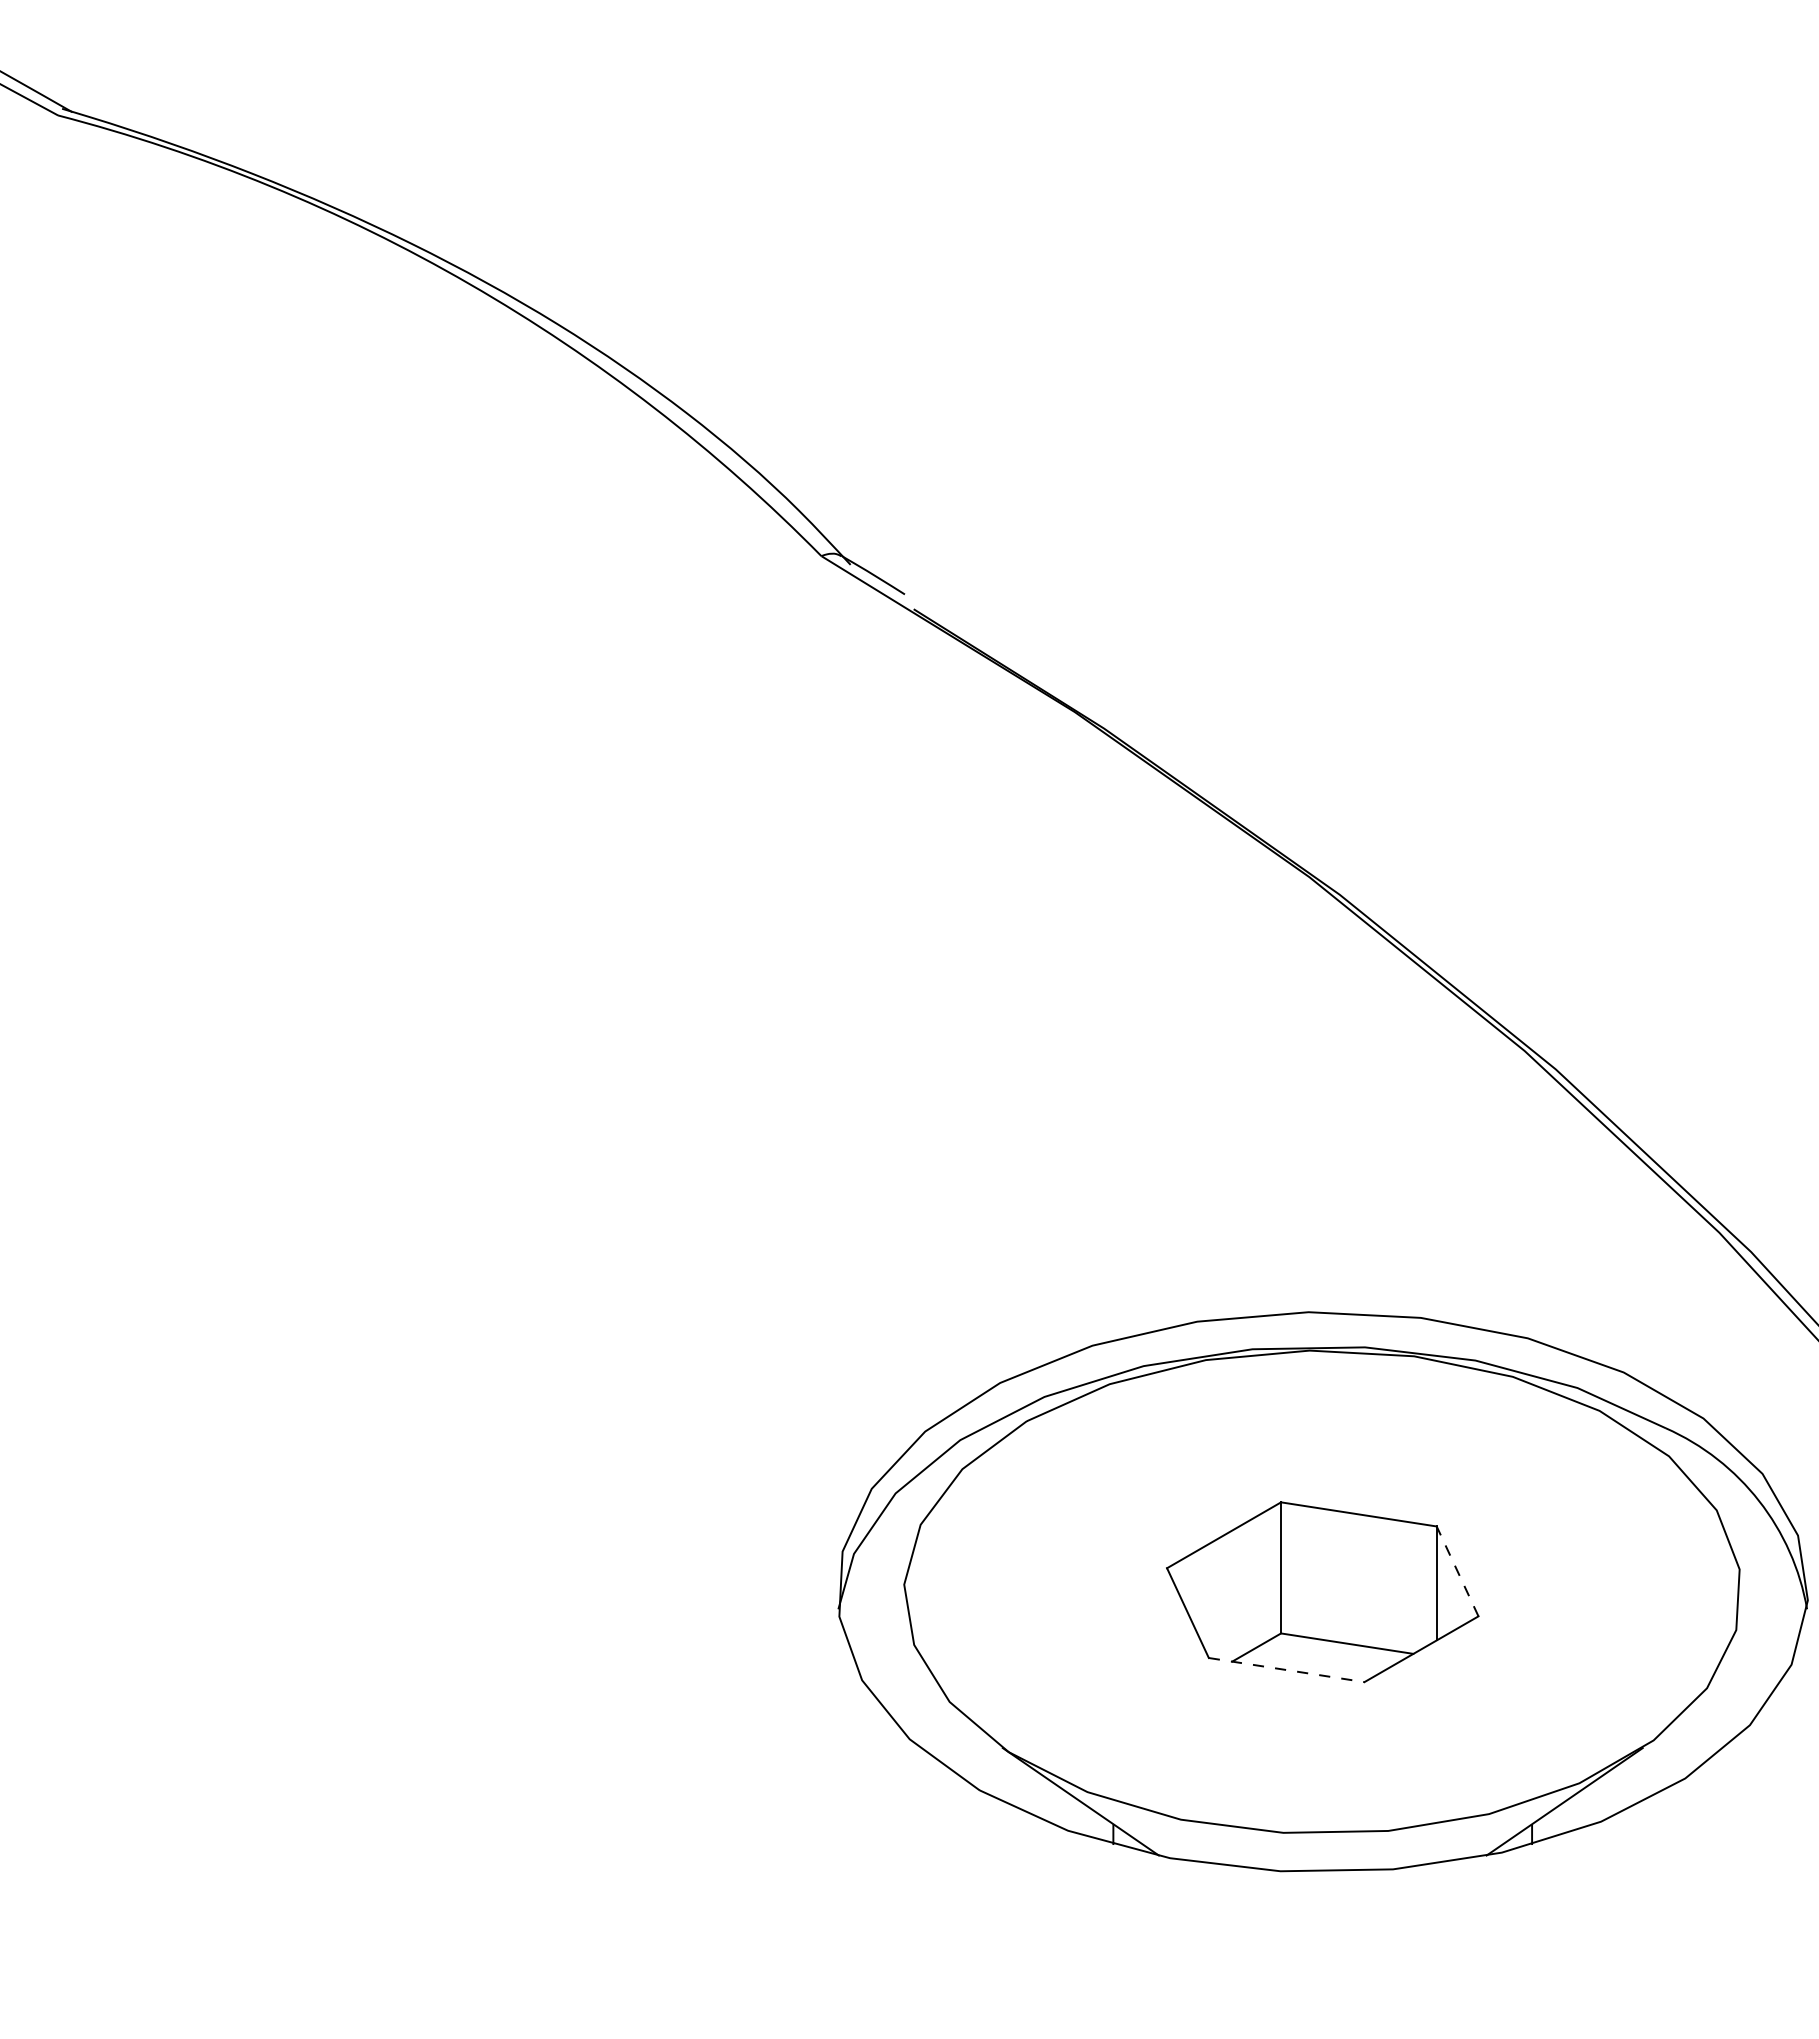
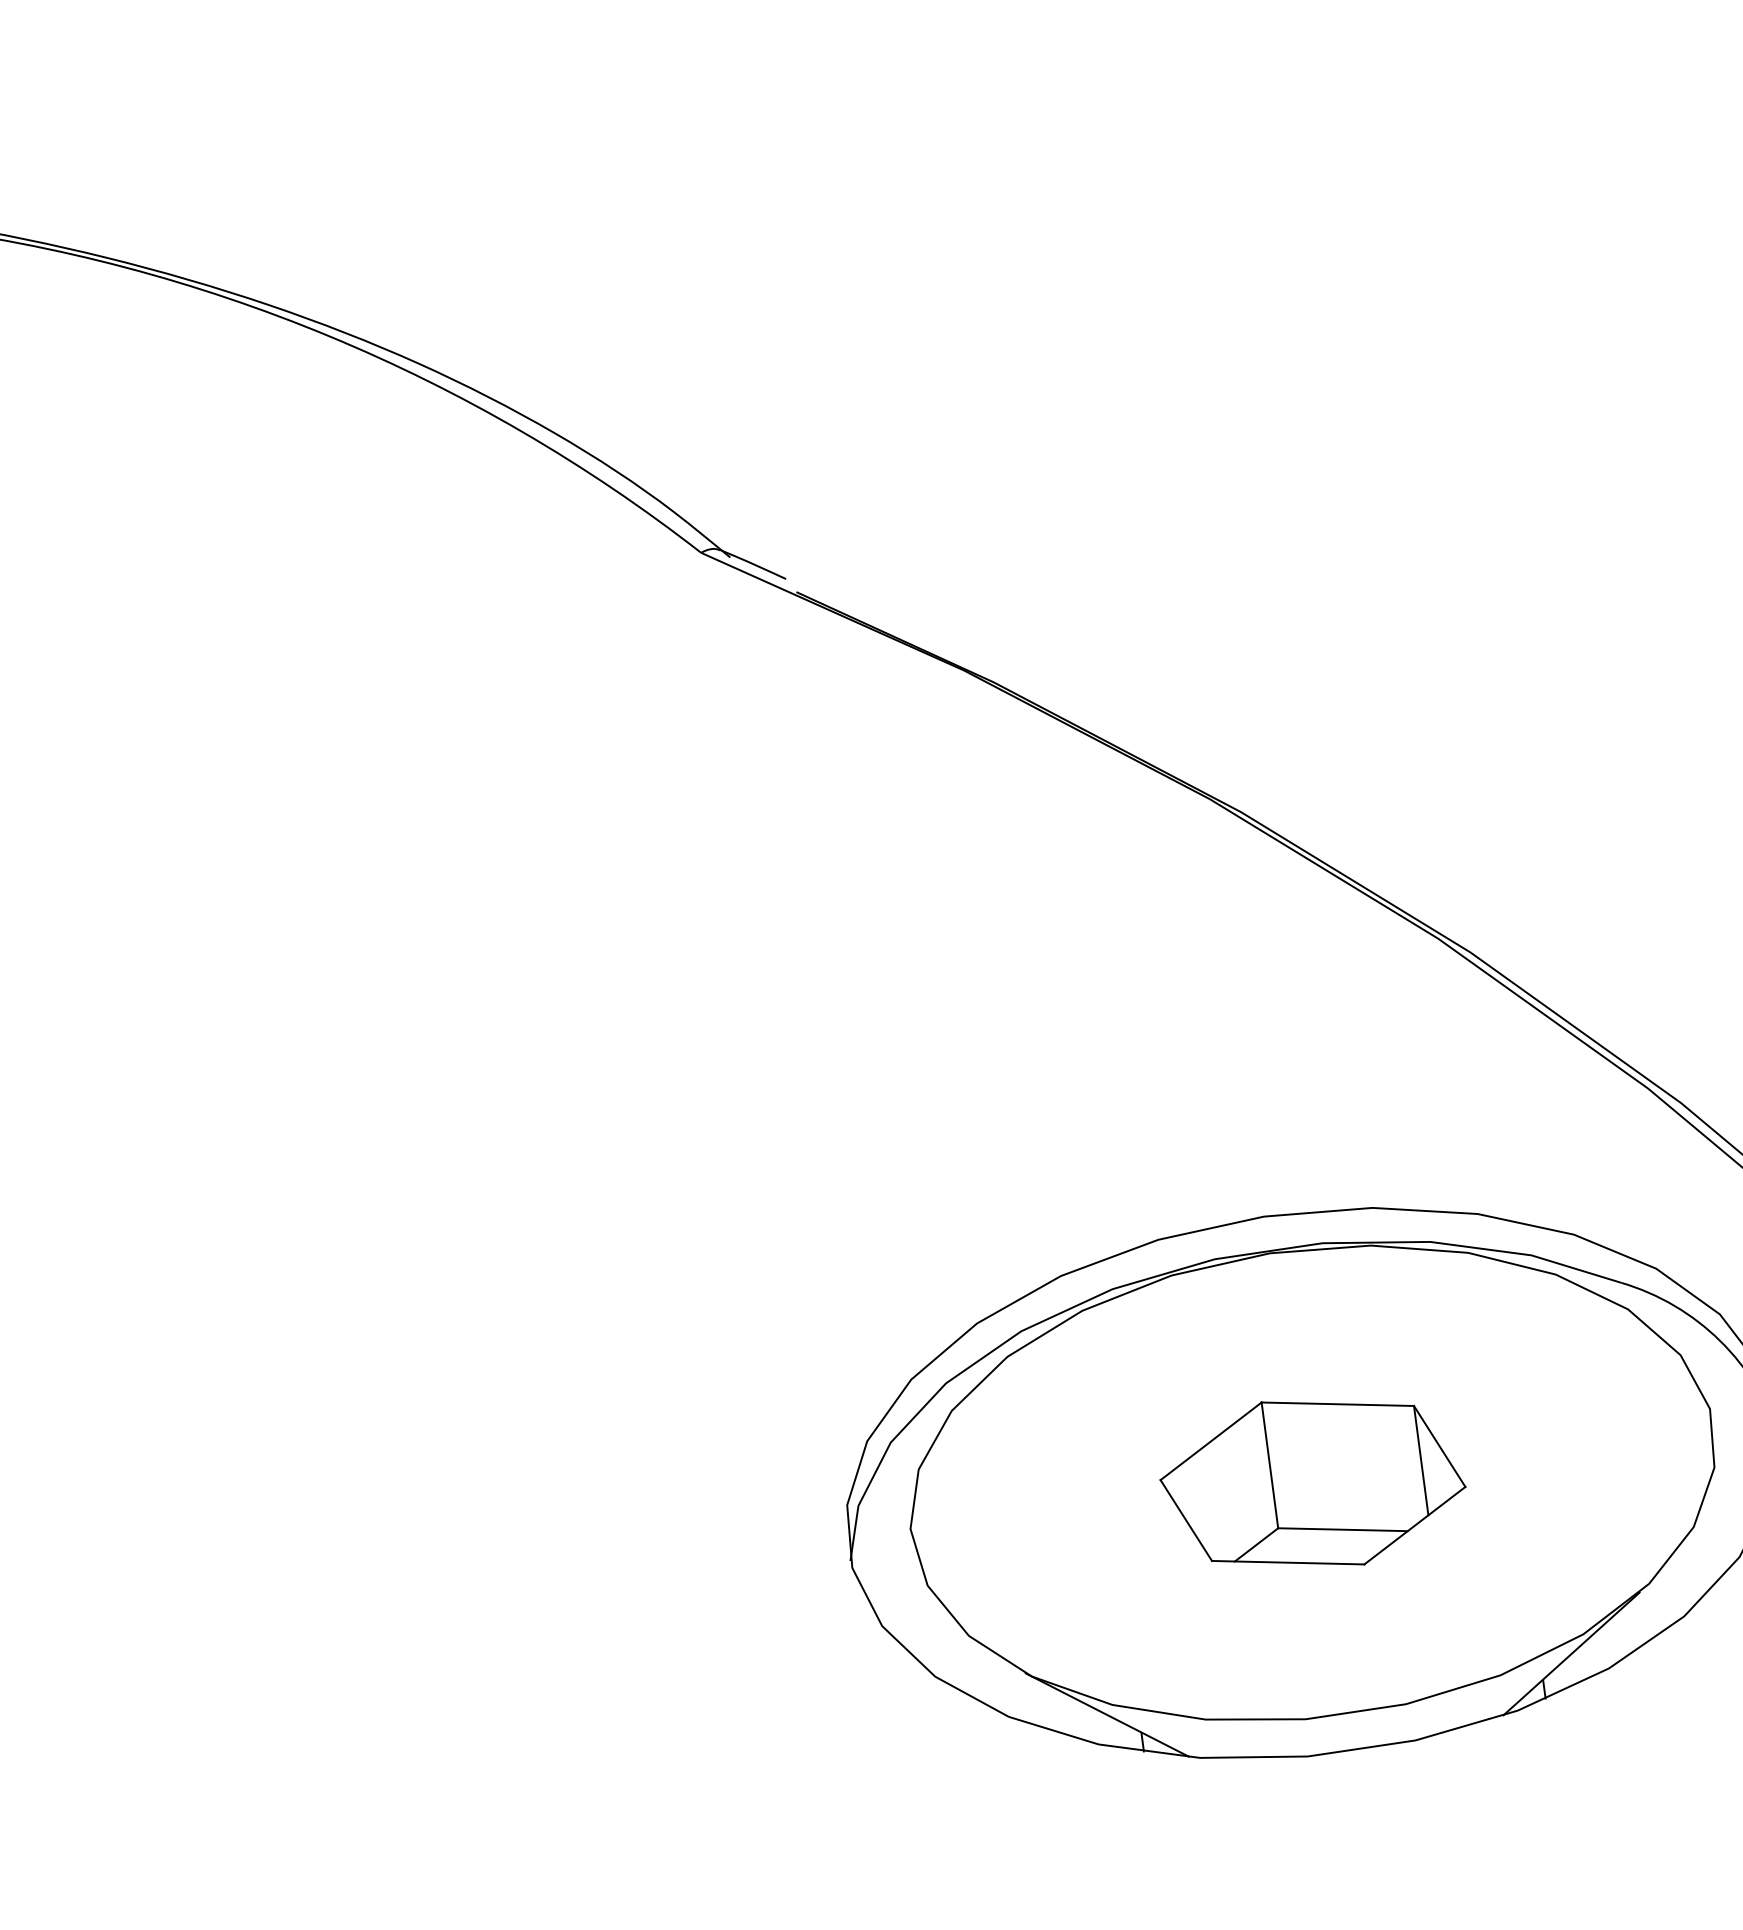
line: (1457, 1571) -> (1439, 1446), dashed -> solid
line: (1286, 1670) -> (1288, 1563), dashed -> solid

